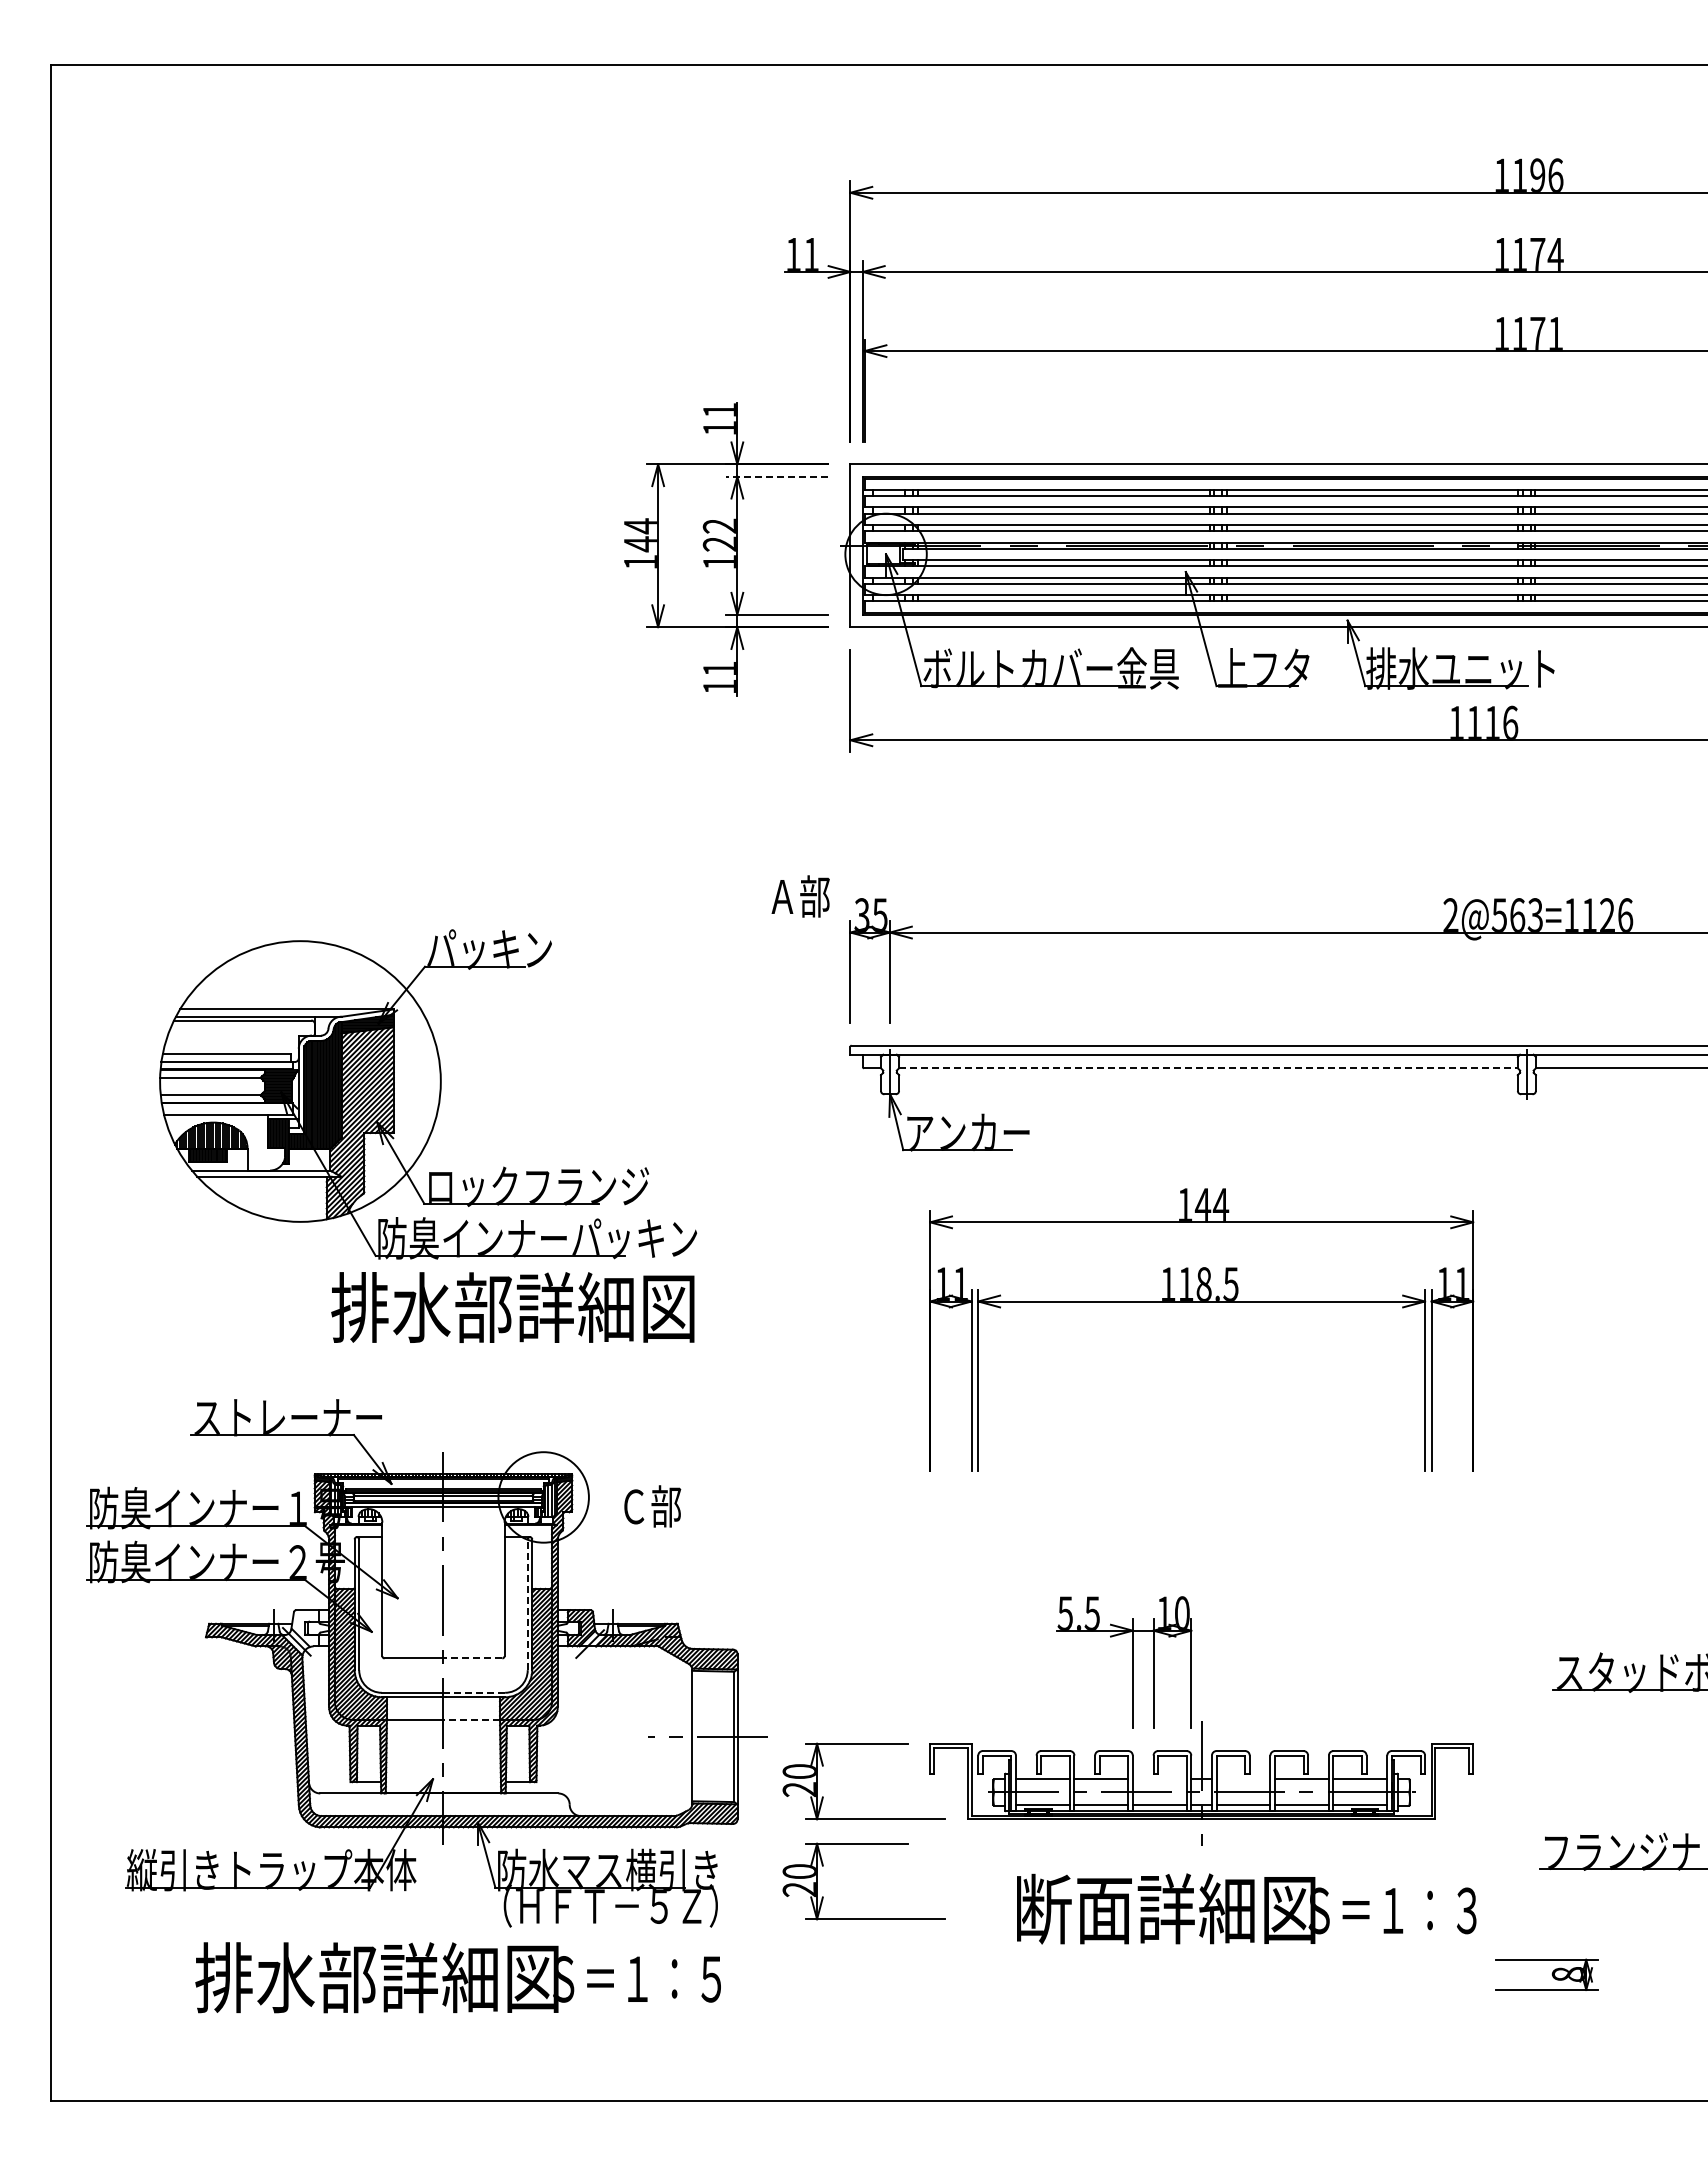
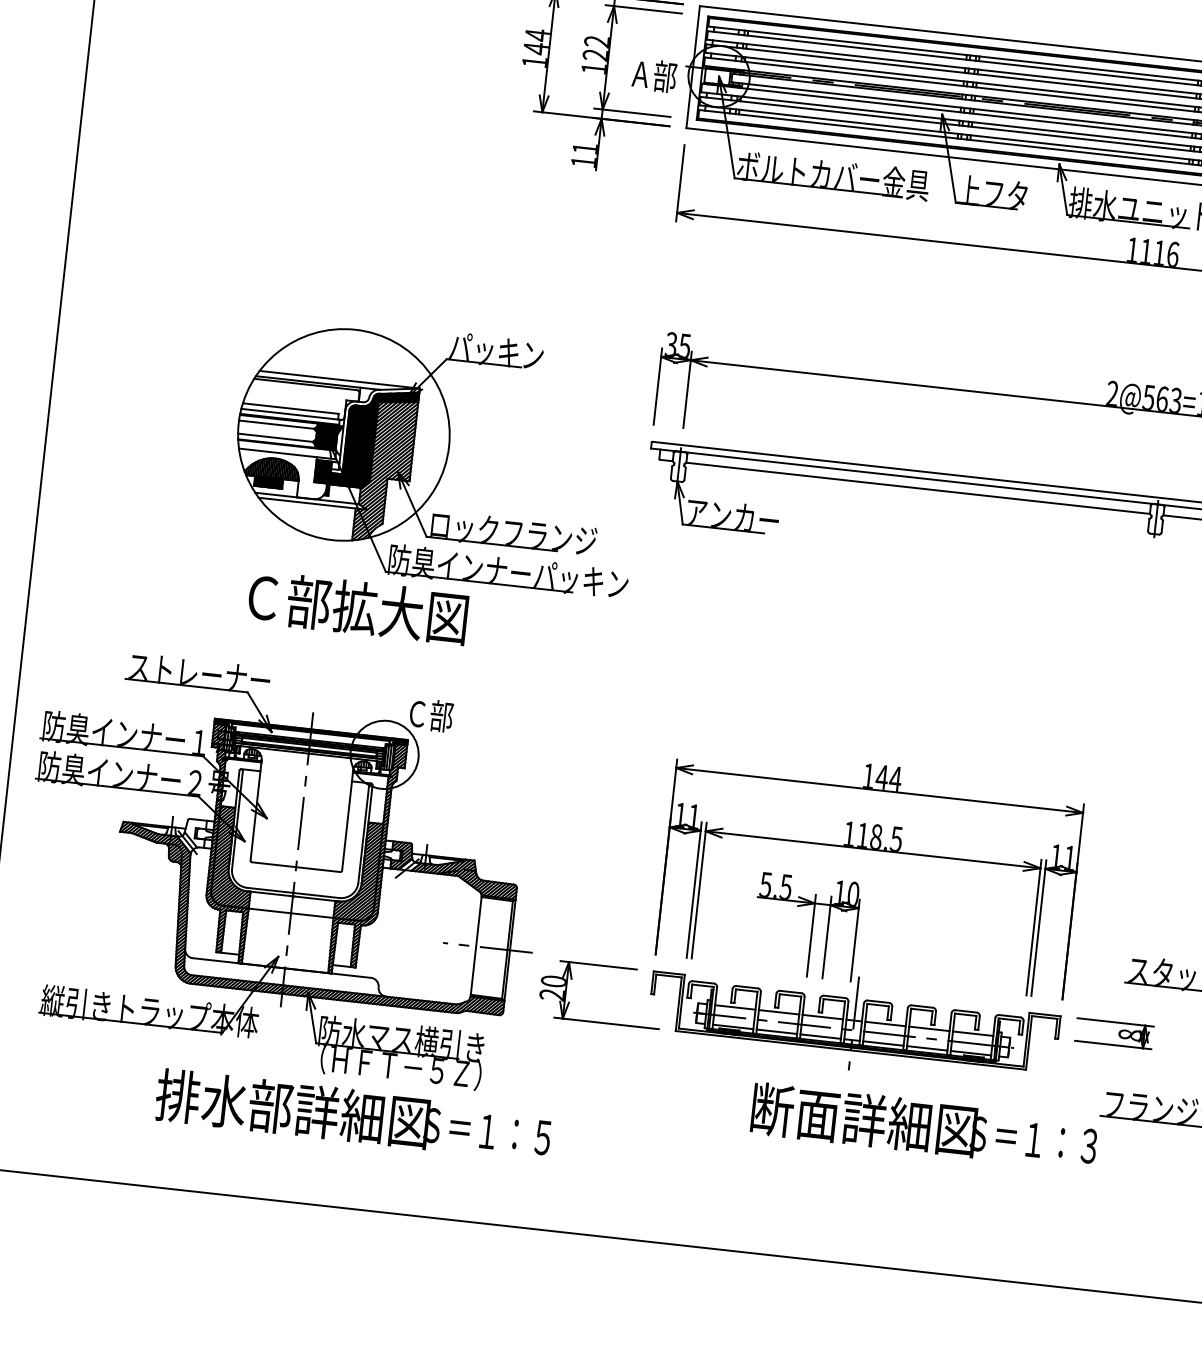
line: (776, 476) -> (643, 9), dashed -> solid
text: (800, 896) -> (654, 75), moved
line: (1208, 1068) -> (918, 488), dashed -> solid
part: (428, 1094) -> (438, 455), moved
part: (1201, 1302) -> (872, 850), moved
text: (512, 1307) -> (376, 609), 排水部詳細図 -> Ｃ部拡大図
text: (652, 1506) -> (431, 715), moved
line: (527, 1604) -> (363, 833), dashed -> solid
line: (472, 1658) -> (317, 869), dashed -> solid
line: (474, 1692) -> (316, 895), dashed -> solid
line: (471, 1719) -> (312, 915), dashed -> solid
line: (1159, 1779) -> (822, 1017), added
line: (1243, 1779) -> (885, 1024), added
part: (863, 1844) -> (595, 1041), removed
text: (1246, 1908) -> (924, 1126), moved
part: (1546, 1974) -> (1114, 1033), moved
text: (457, 1977) -> (352, 1115), moved

